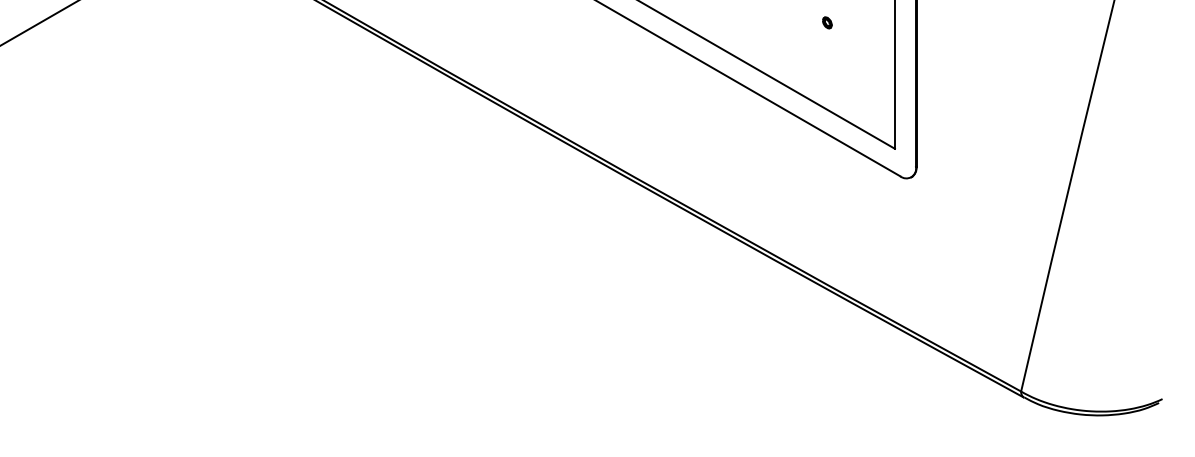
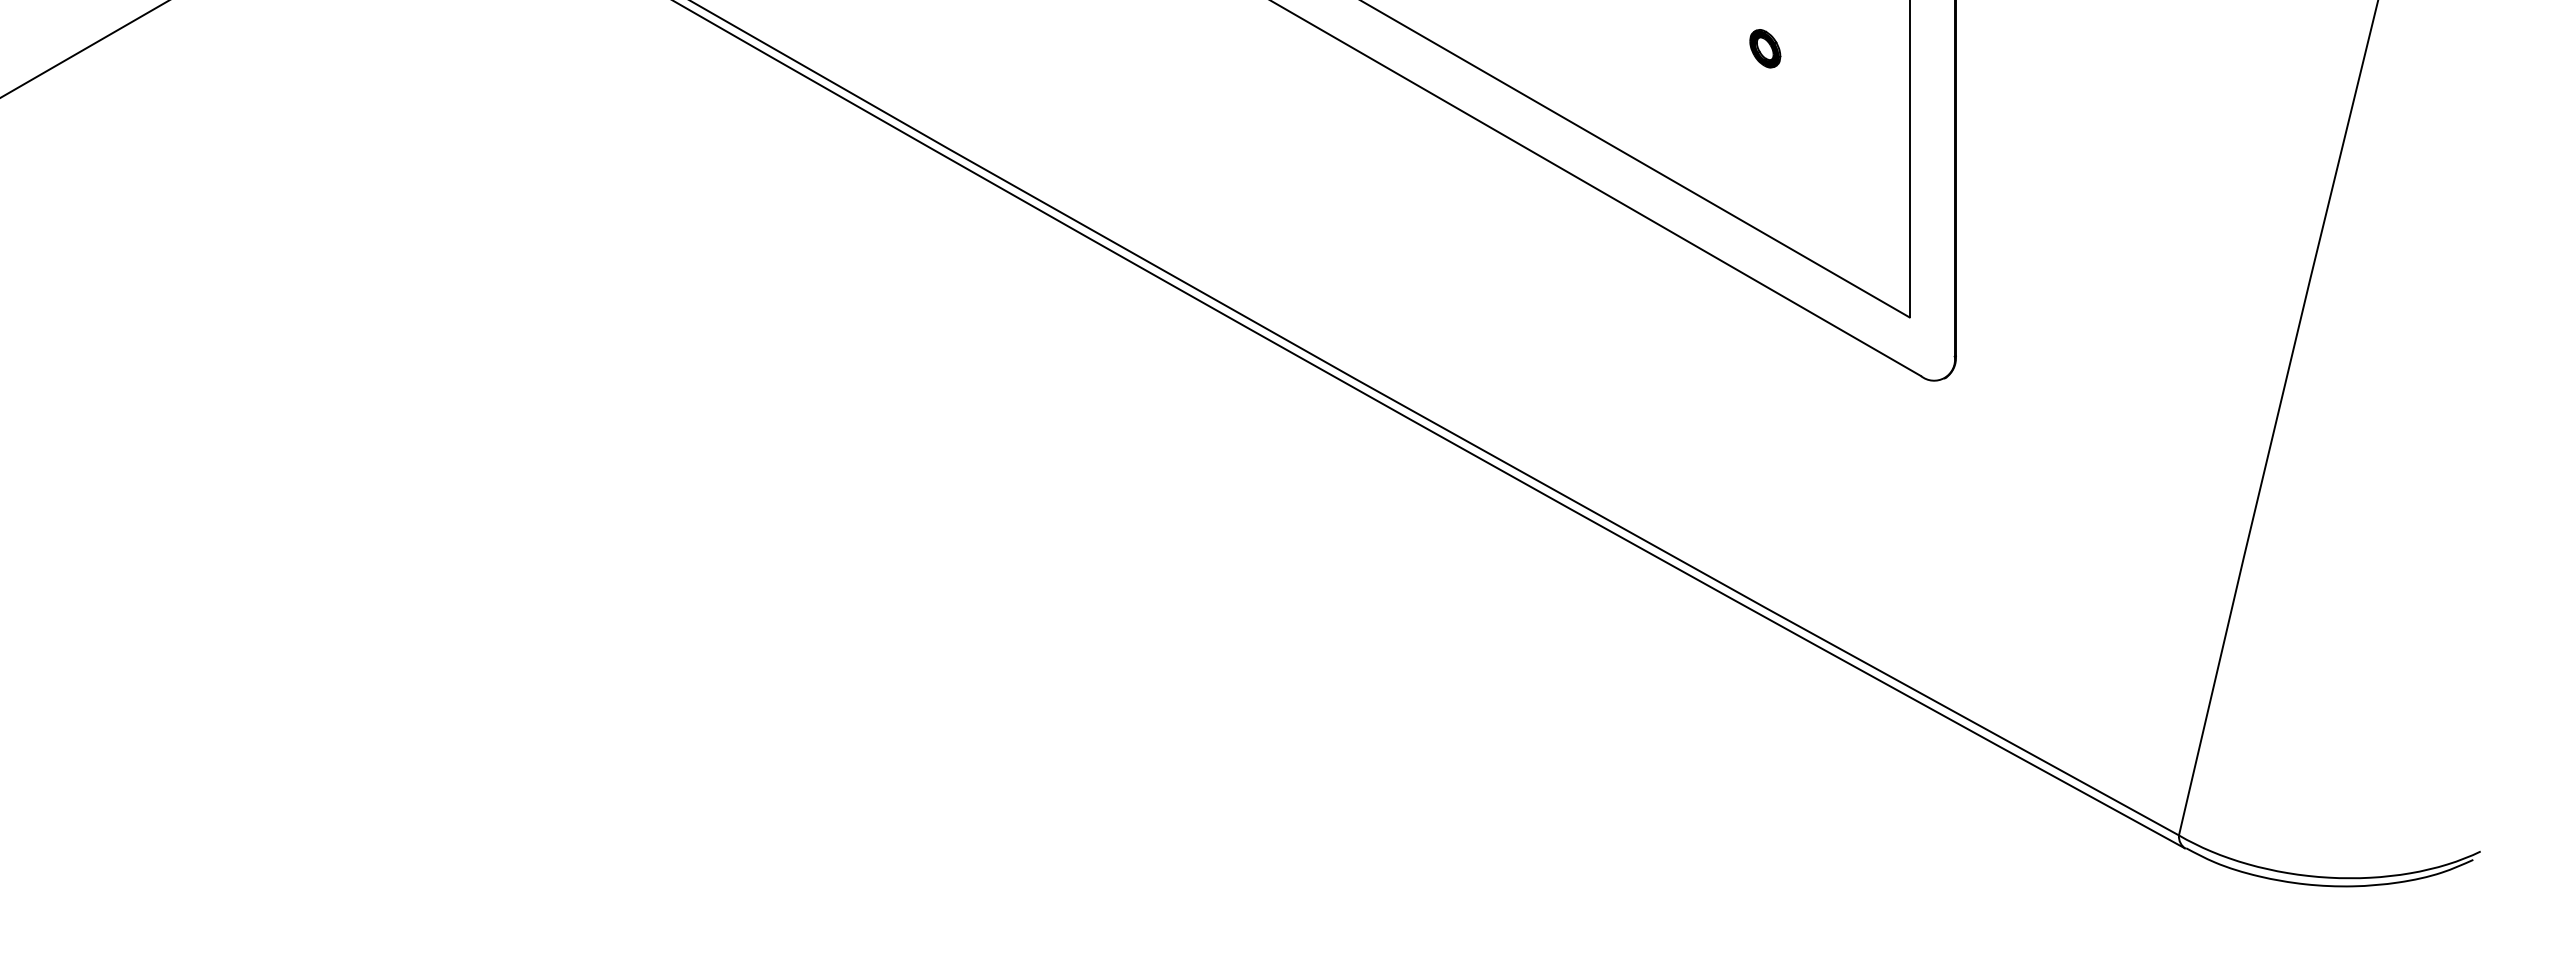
part: (827, 22) -> (1765, 47), size x1.6

